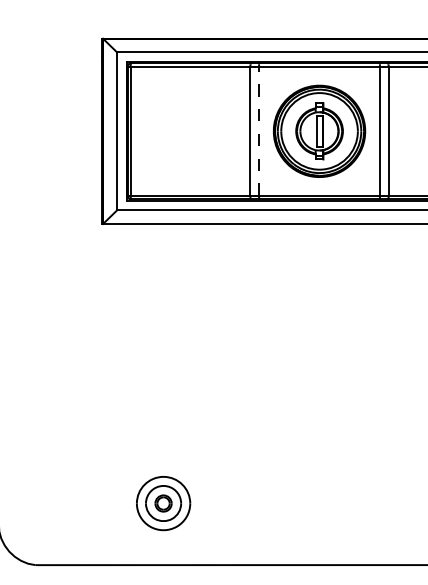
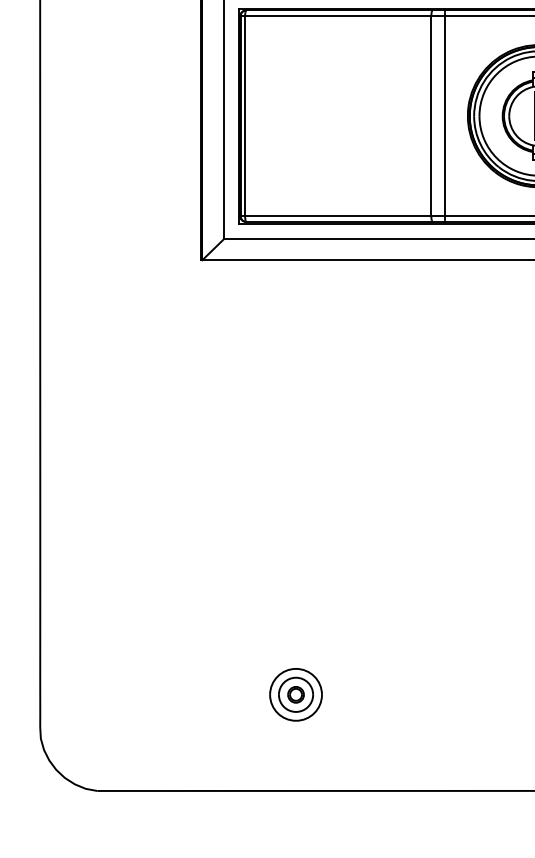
line: (259, 130) -> (445, 114), dashed -> solid
part: (162, 502) -> (294, 693), size x0.62

